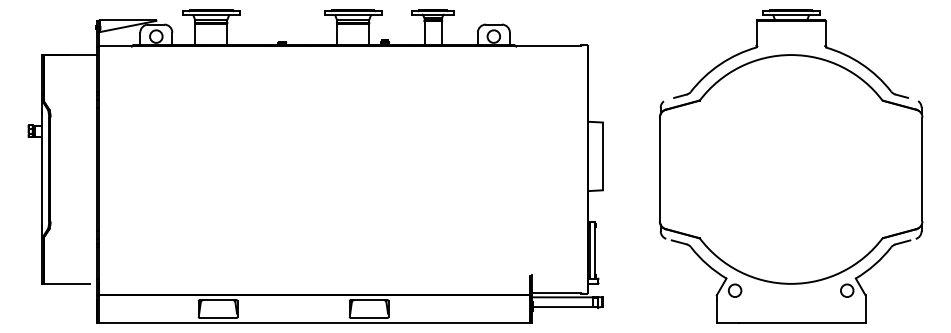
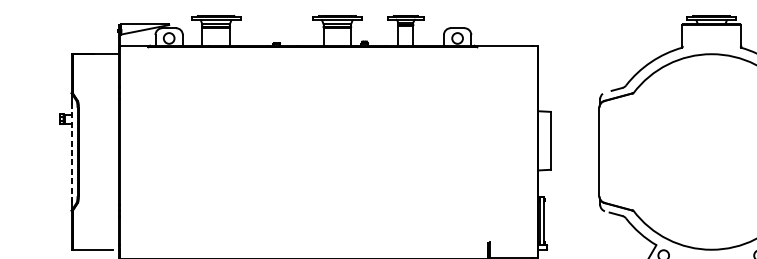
line: (42, 170) -> (71, 152), solid -> dashed

